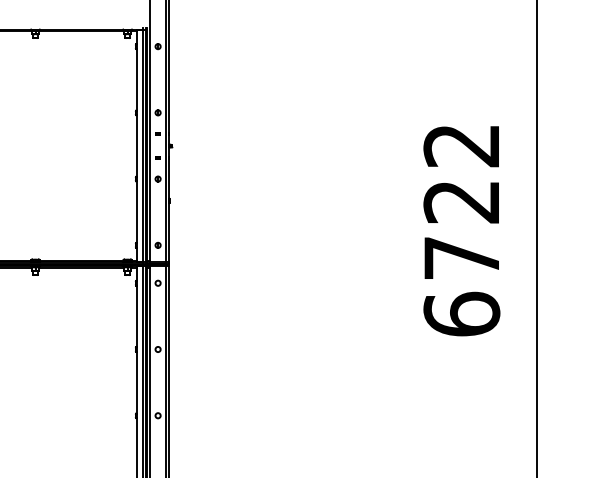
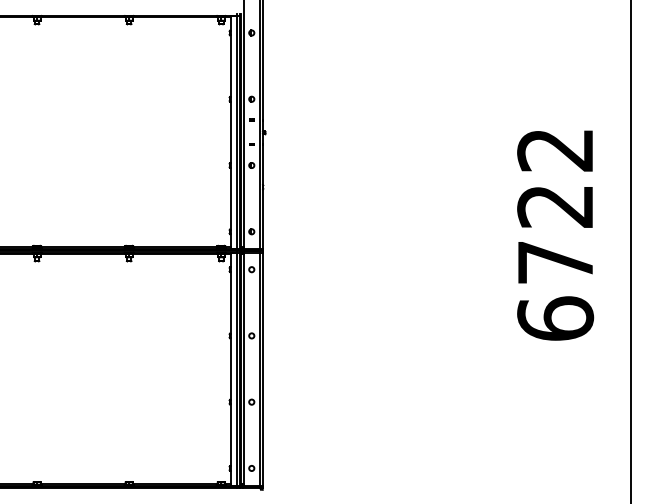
text: (461, 231) -> (555, 235), moved

